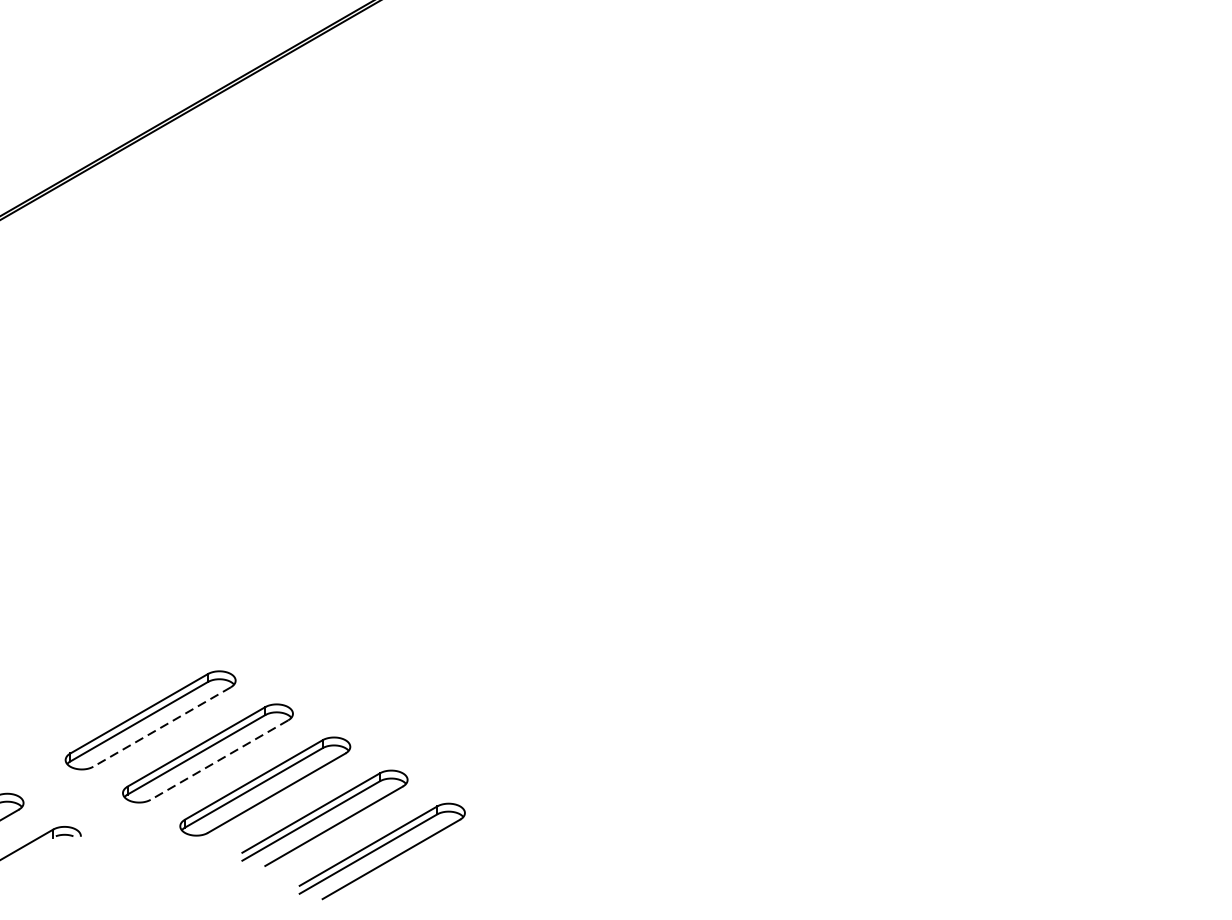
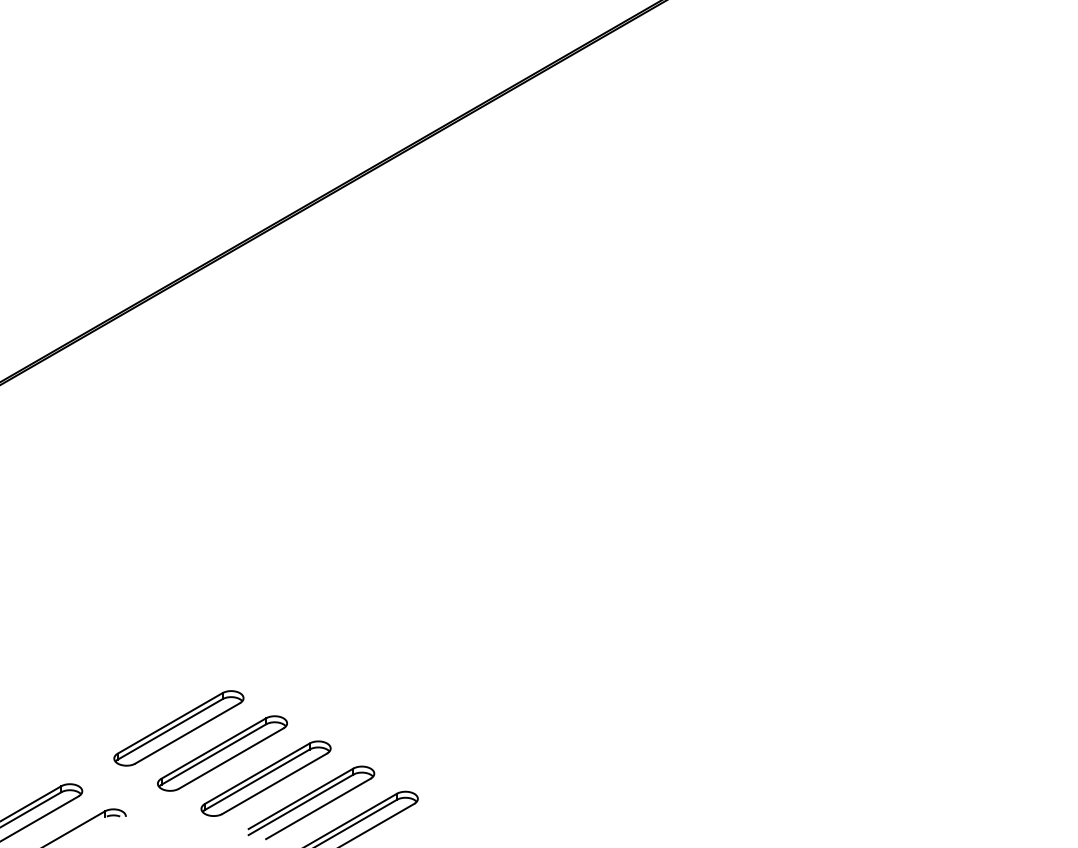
line: (161, 727) -> (187, 733), dashed -> solid
line: (218, 759) -> (230, 758), dashed -> solid

